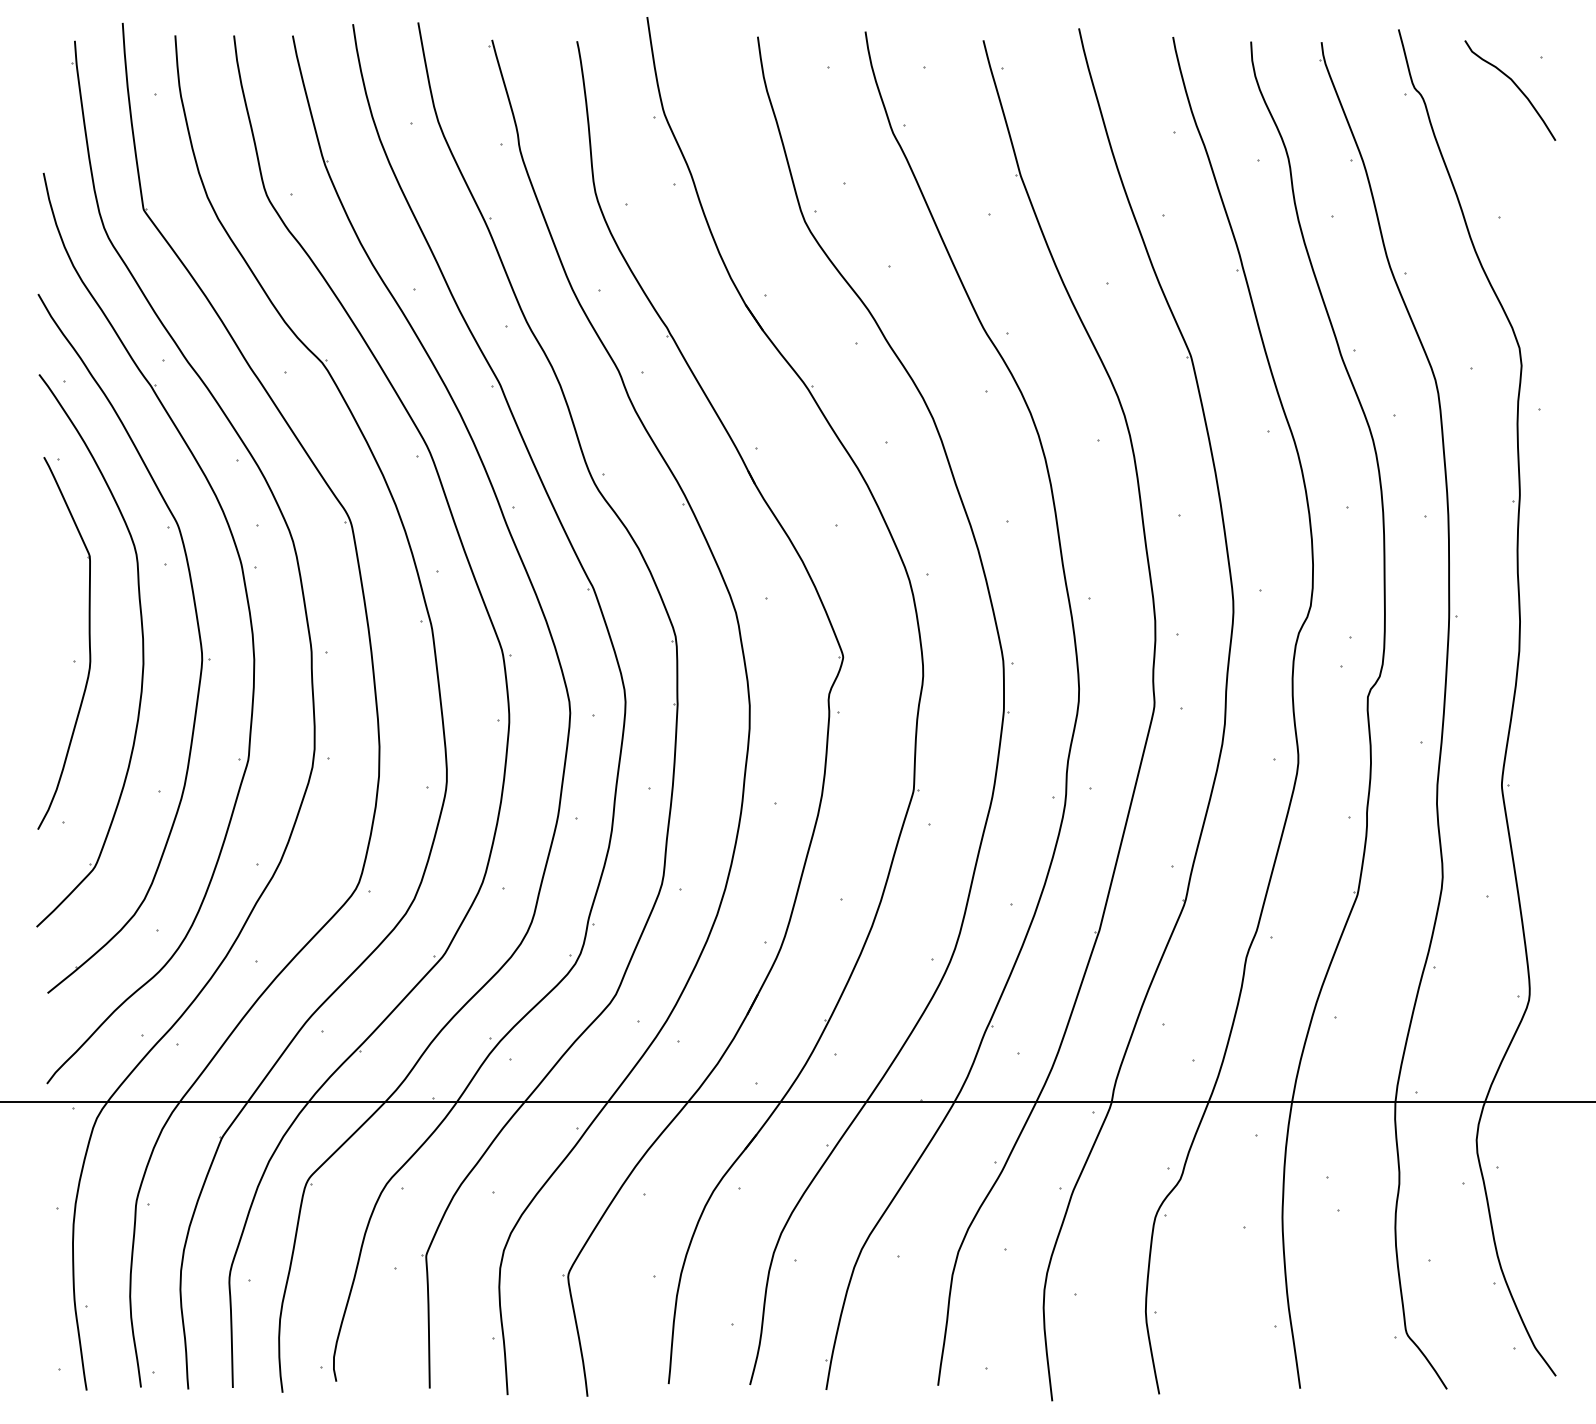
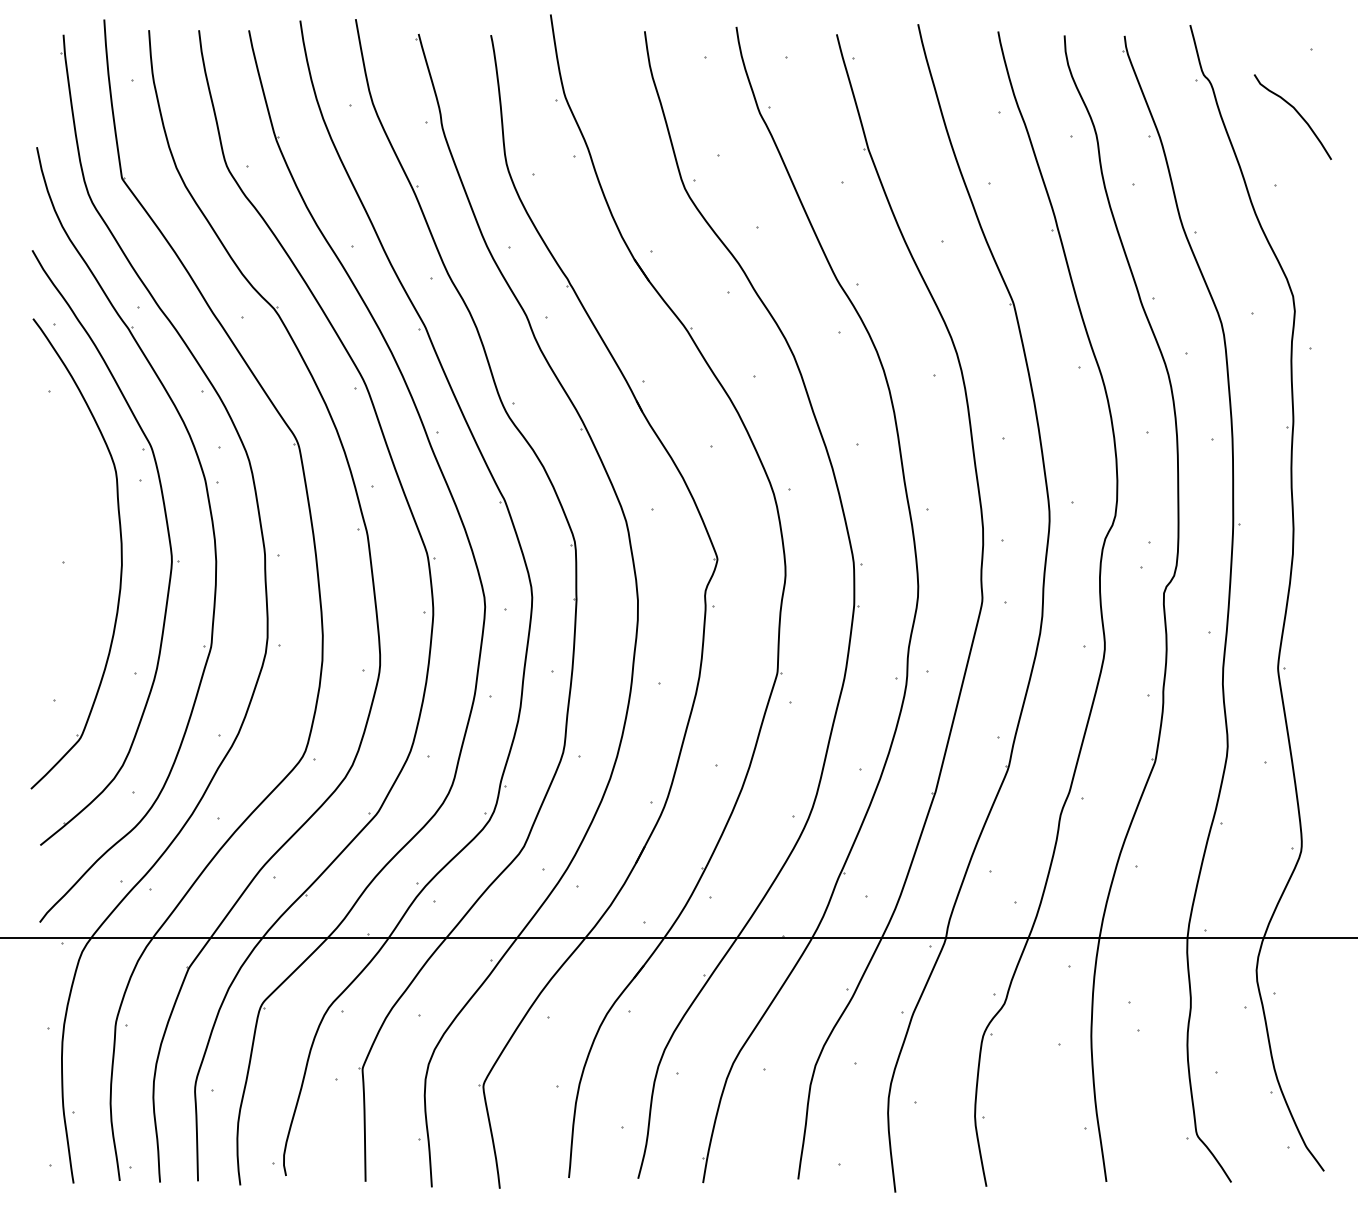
curve: (1516, 87) -> (1298, 114), moved
part: (88, 641) -> (75, 545), removed

